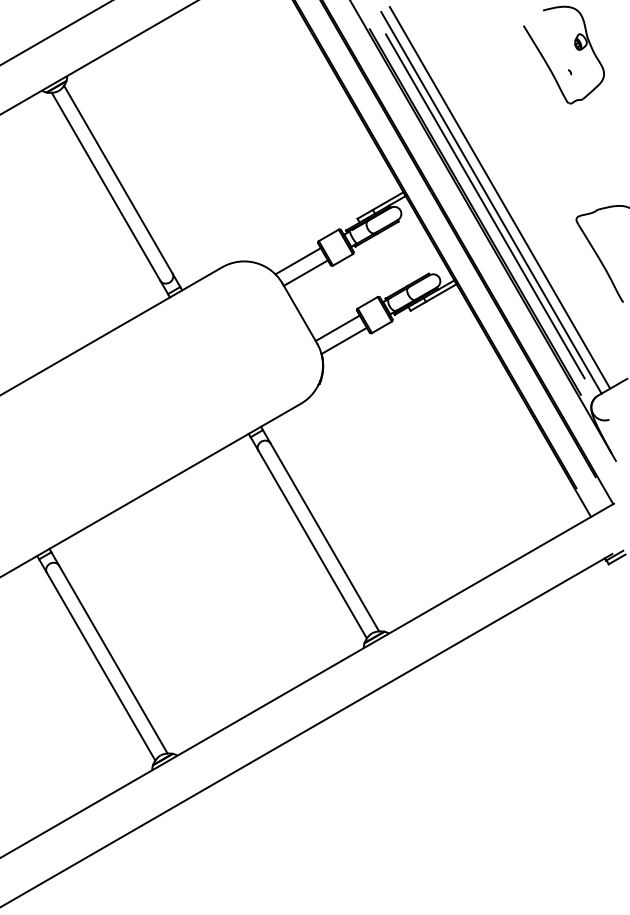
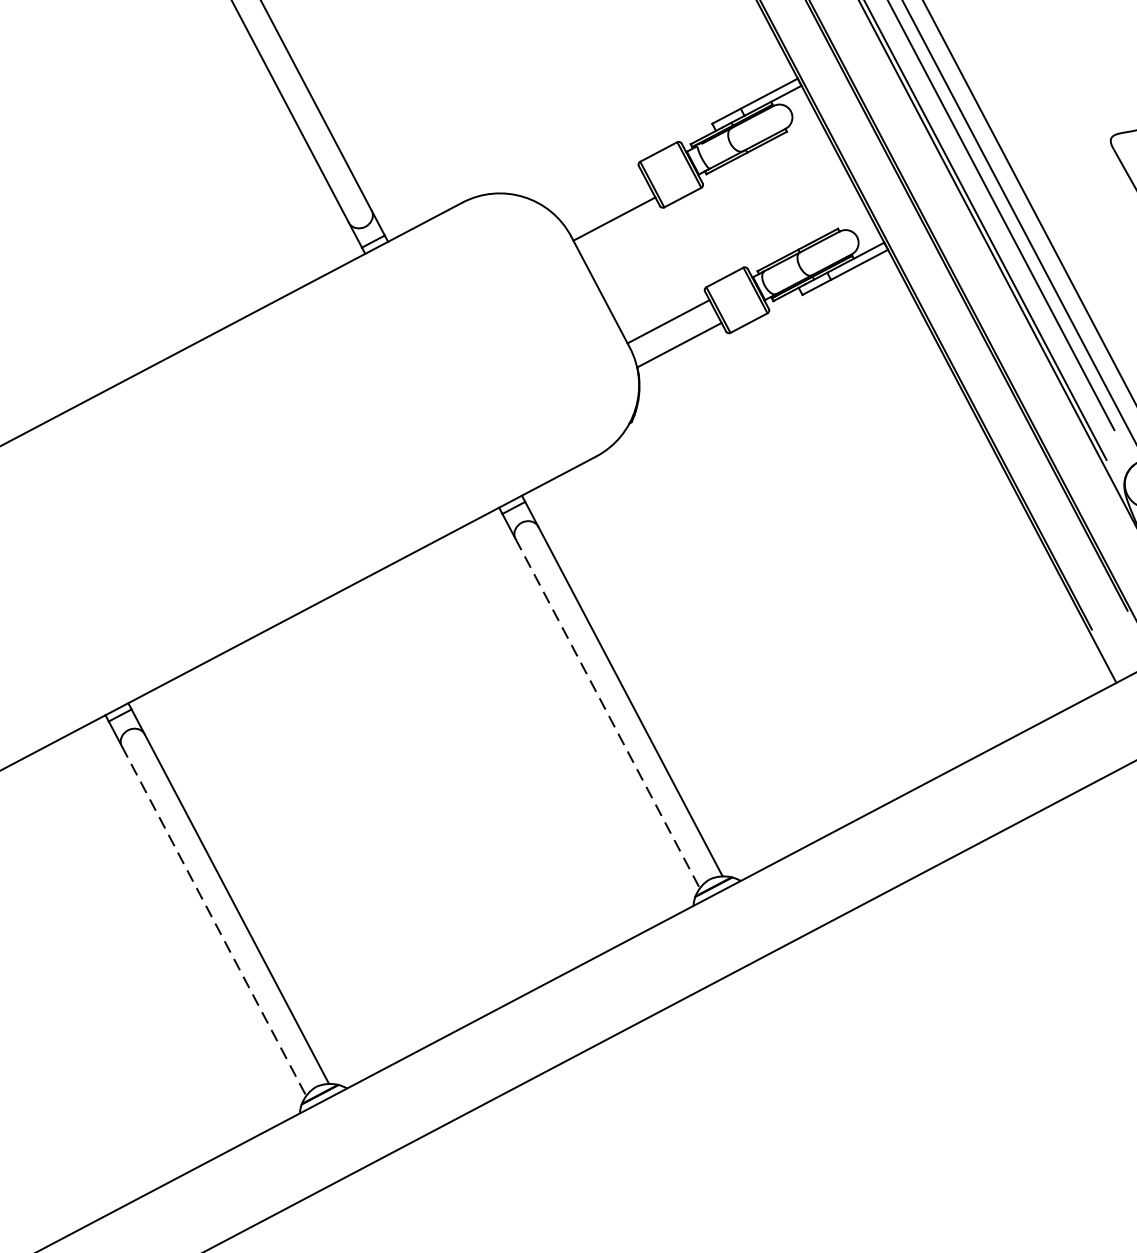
line: (297, 261) -> (599, 197), removed
line: (312, 544) -> (607, 713), solid -> dashed
line: (101, 667) -> (214, 922), solid -> dashed

